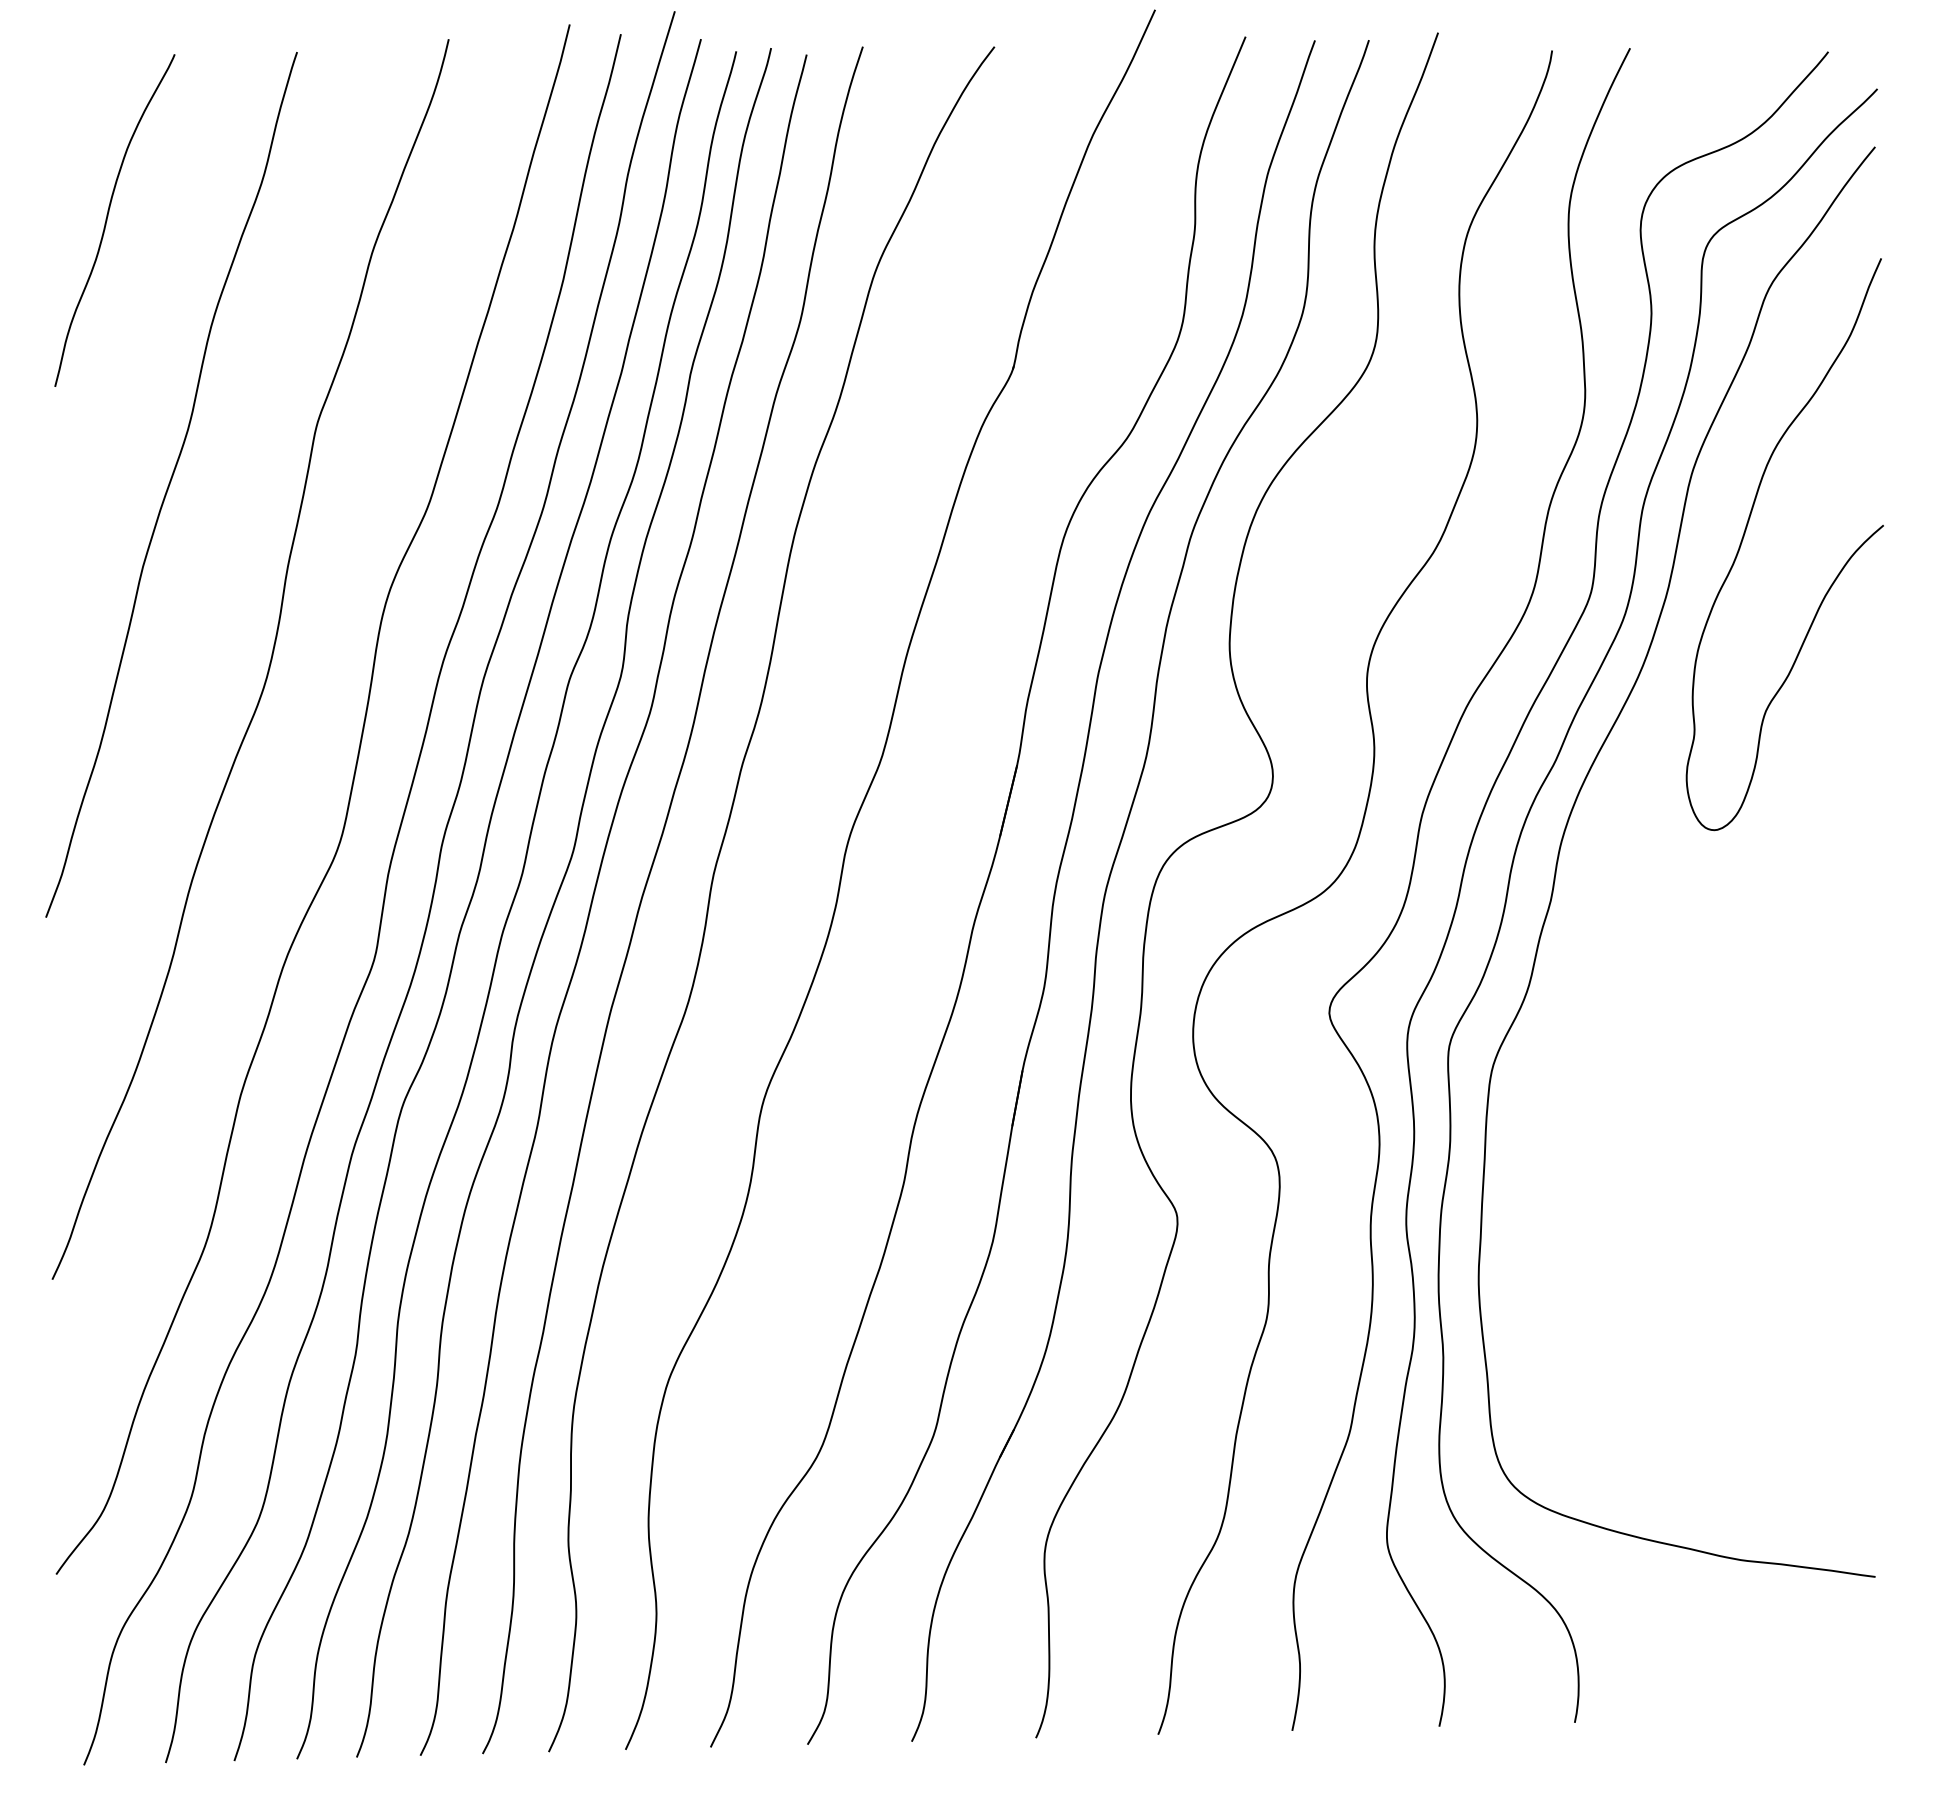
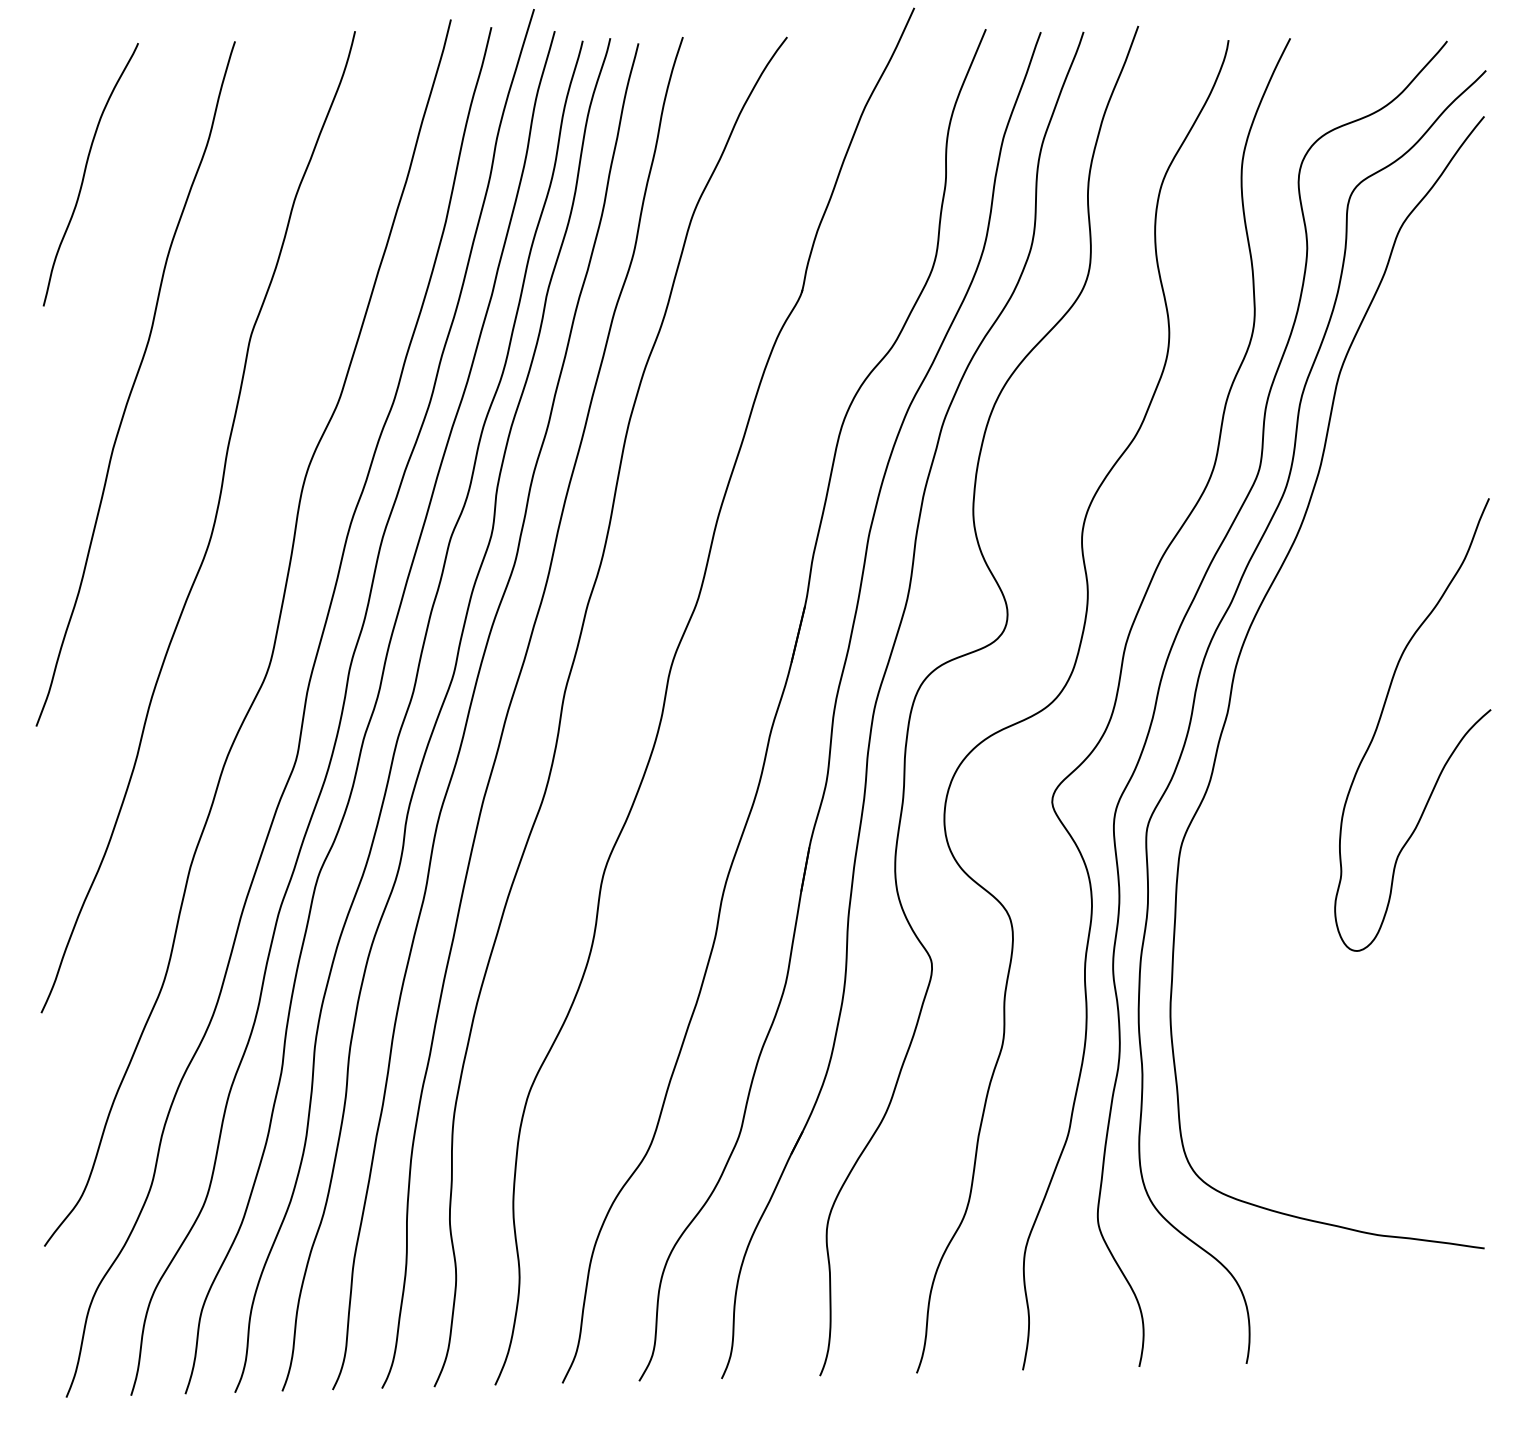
curve: (1746, 530) -> (1382, 713), moved

